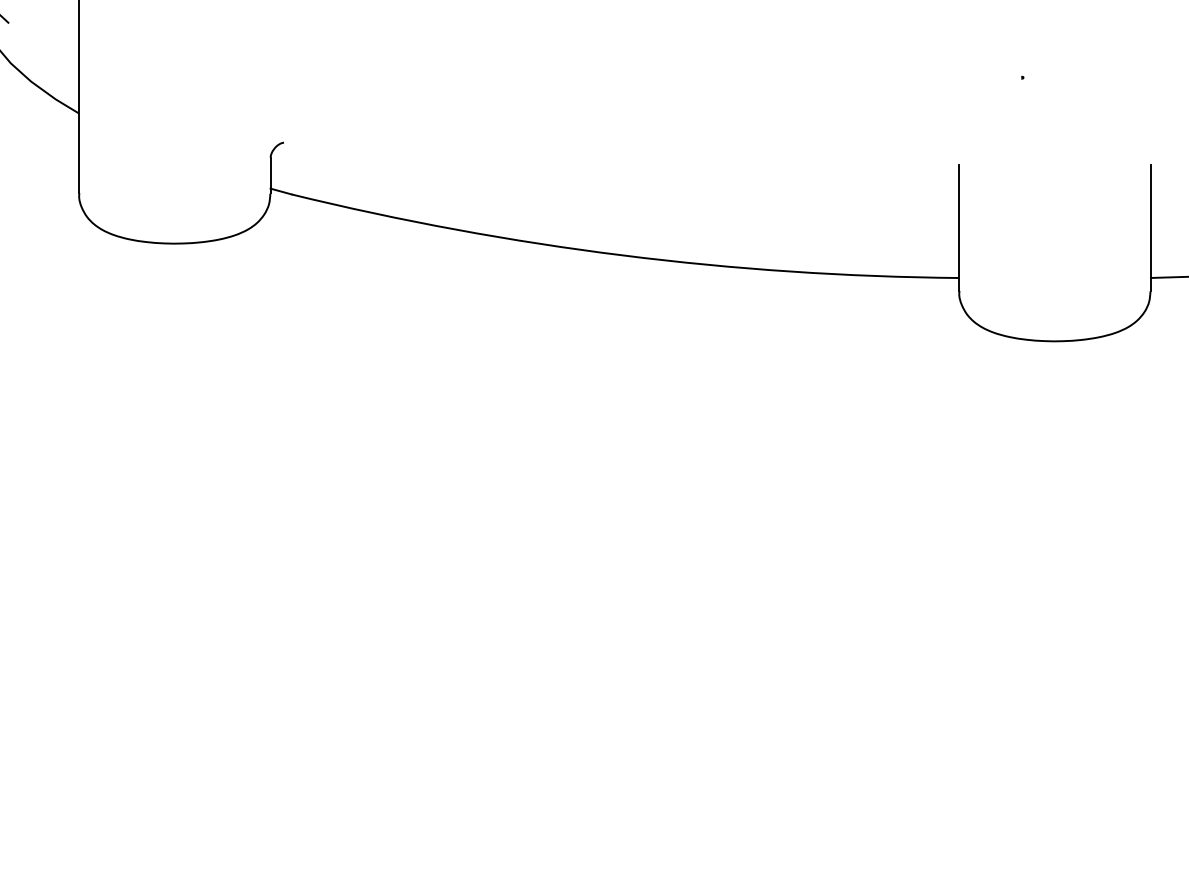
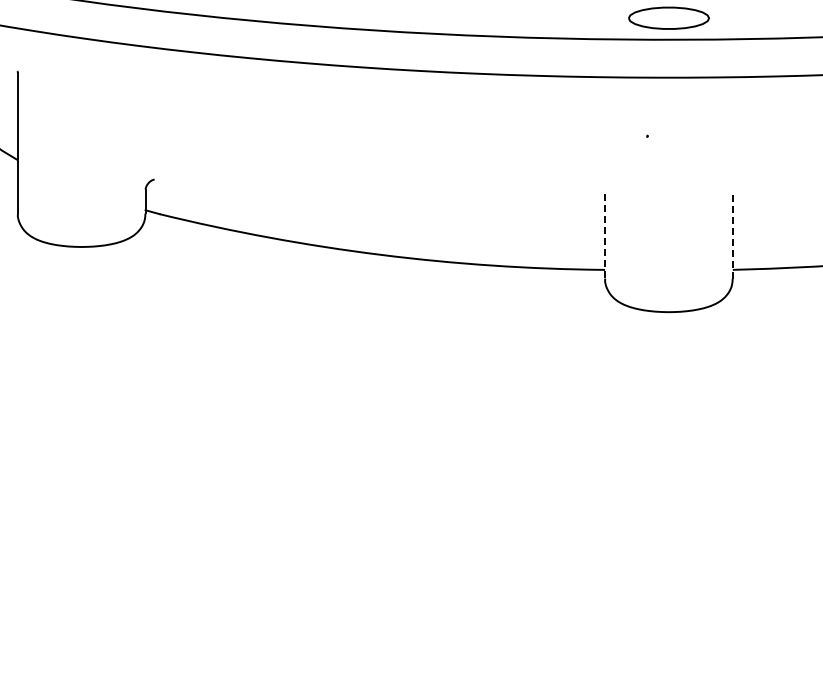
line: (959, 227) -> (605, 236), solid -> dashed
line: (1150, 227) -> (732, 236), solid -> dashed

